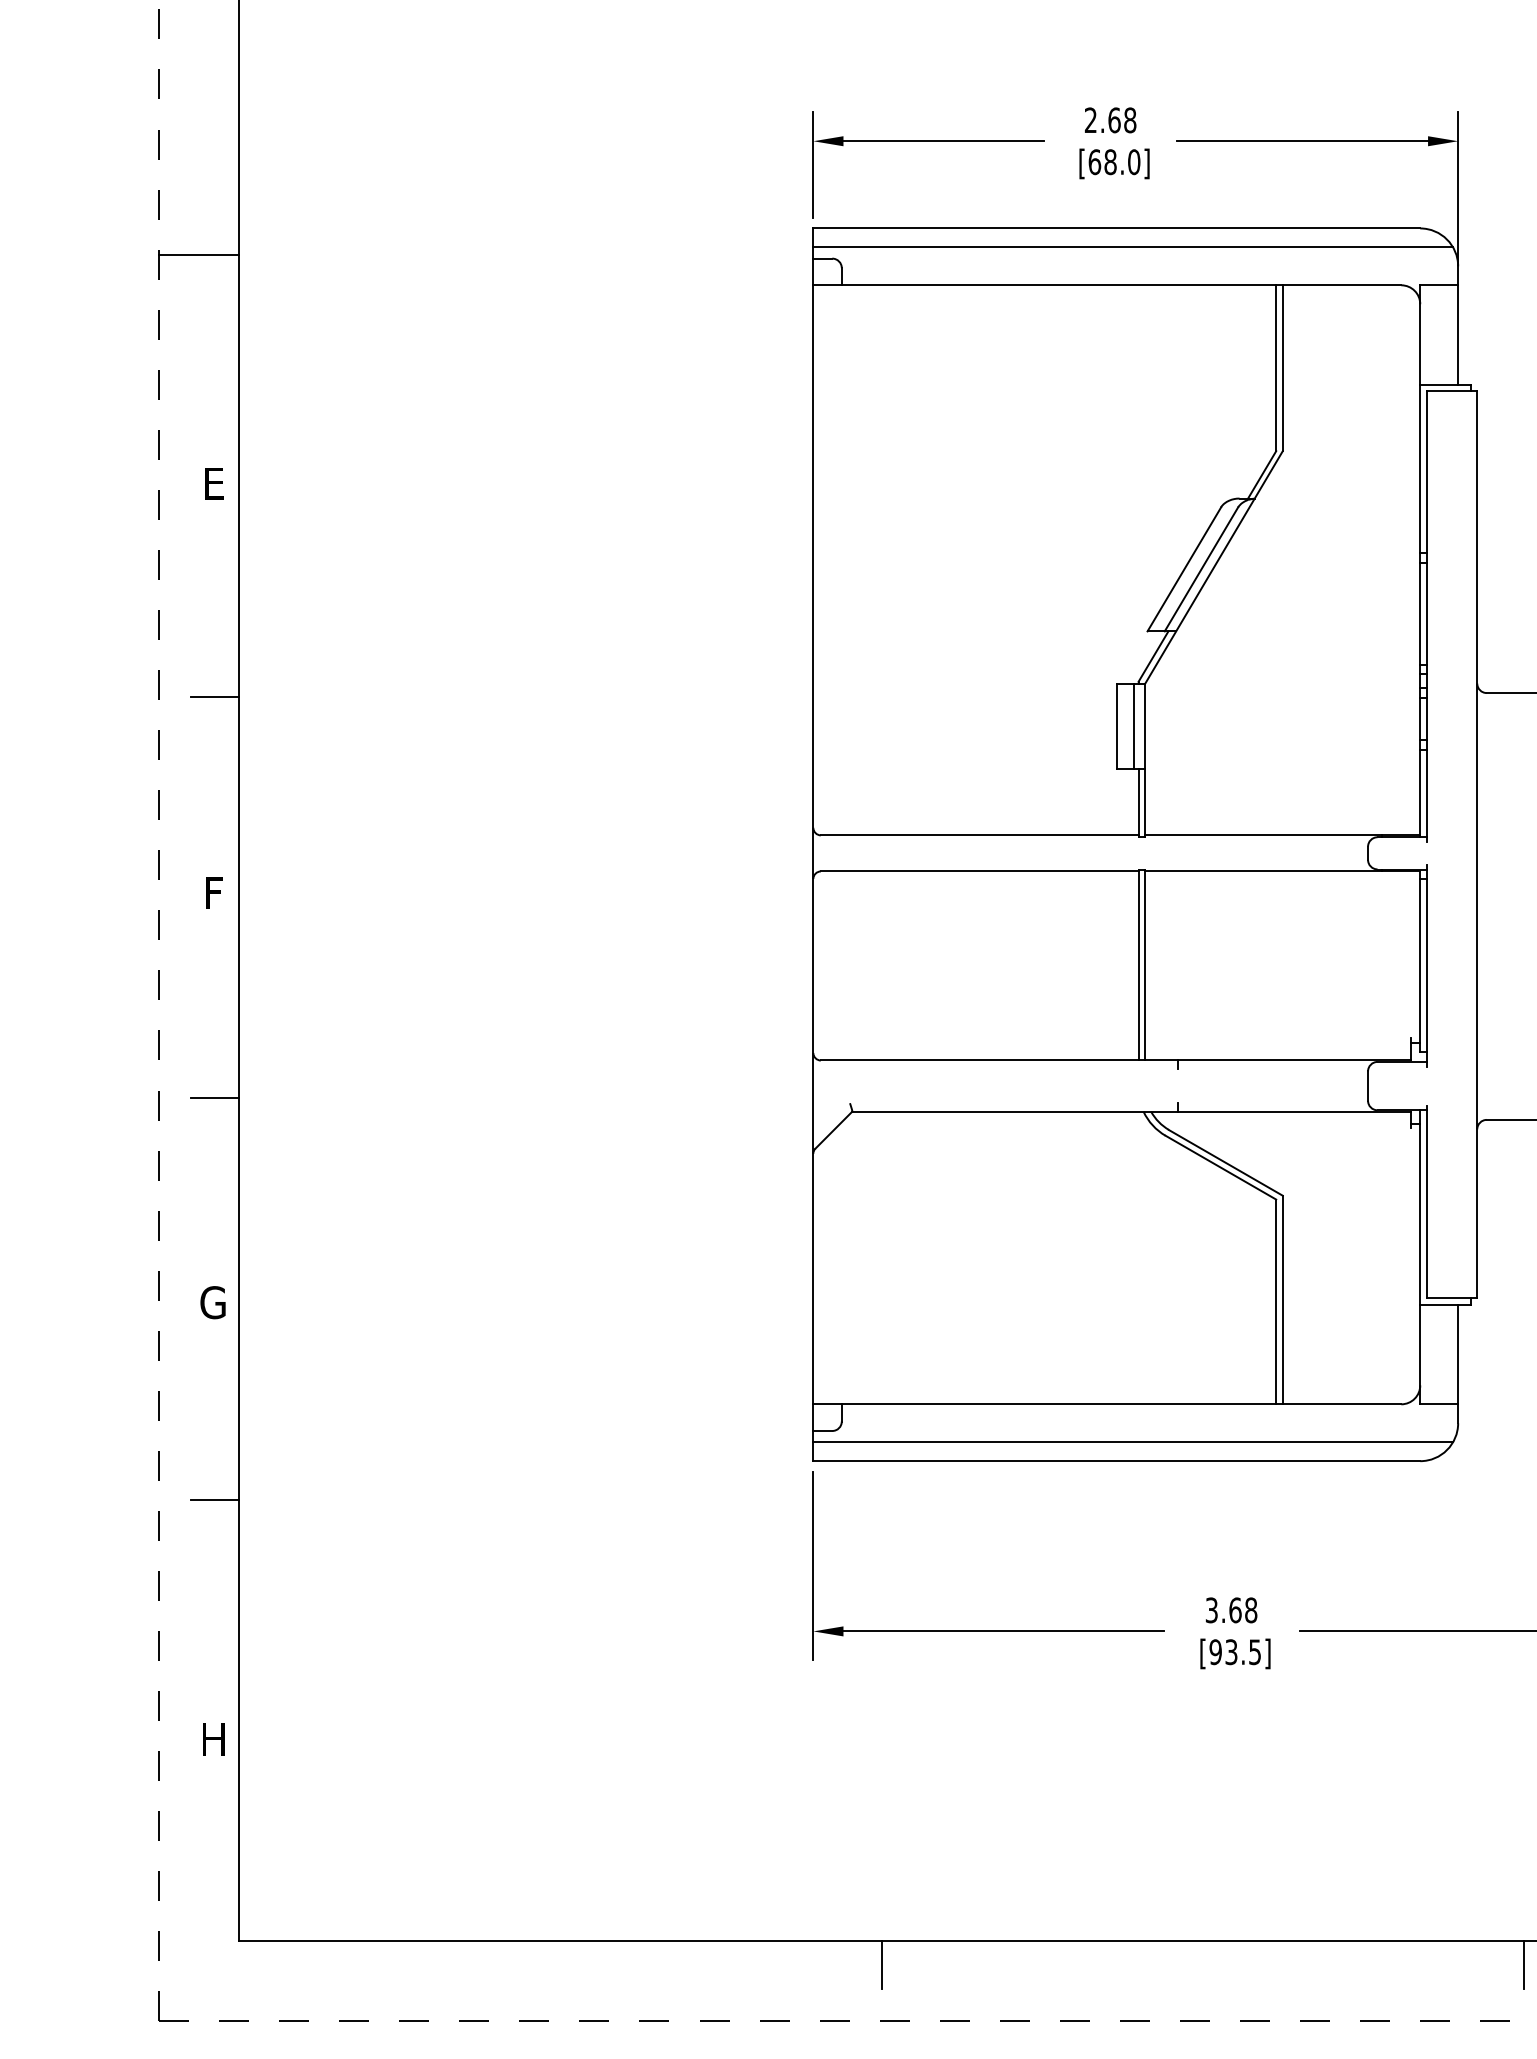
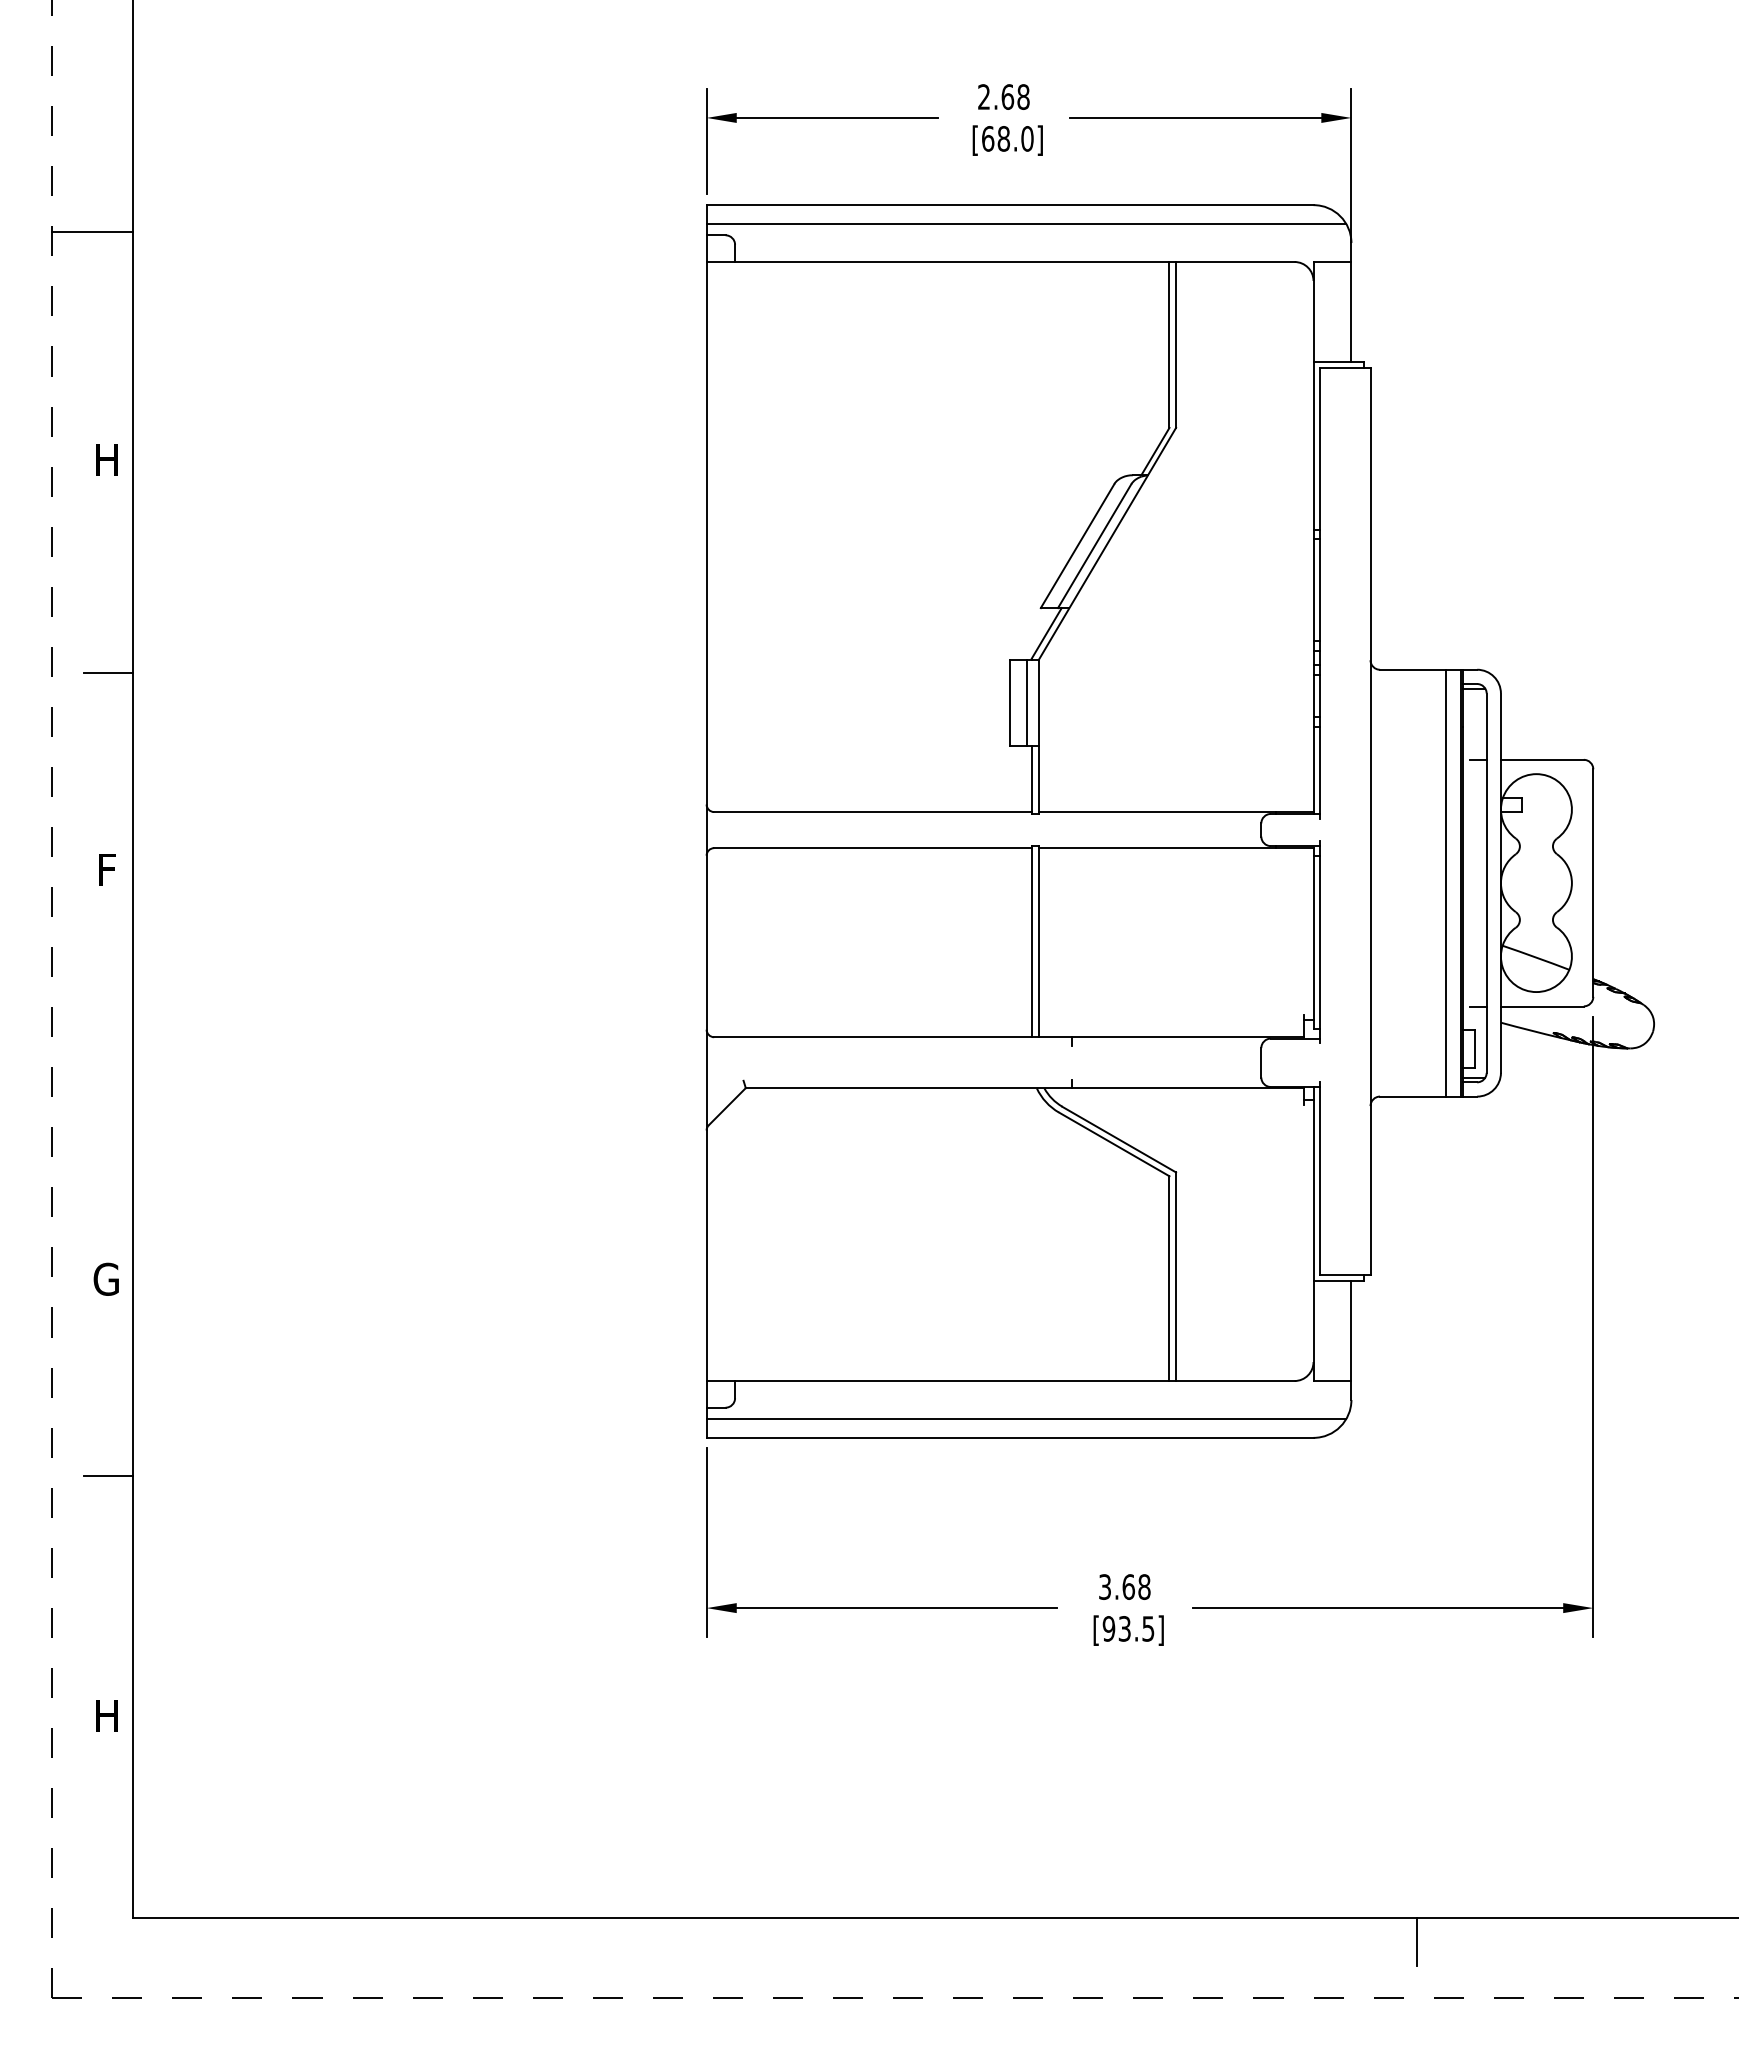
text: (213, 482) -> (106, 459), E -> H
line: (215, 1097) -> (108, 1074), removed
line: (881, 1964) -> (774, 1941), removed

